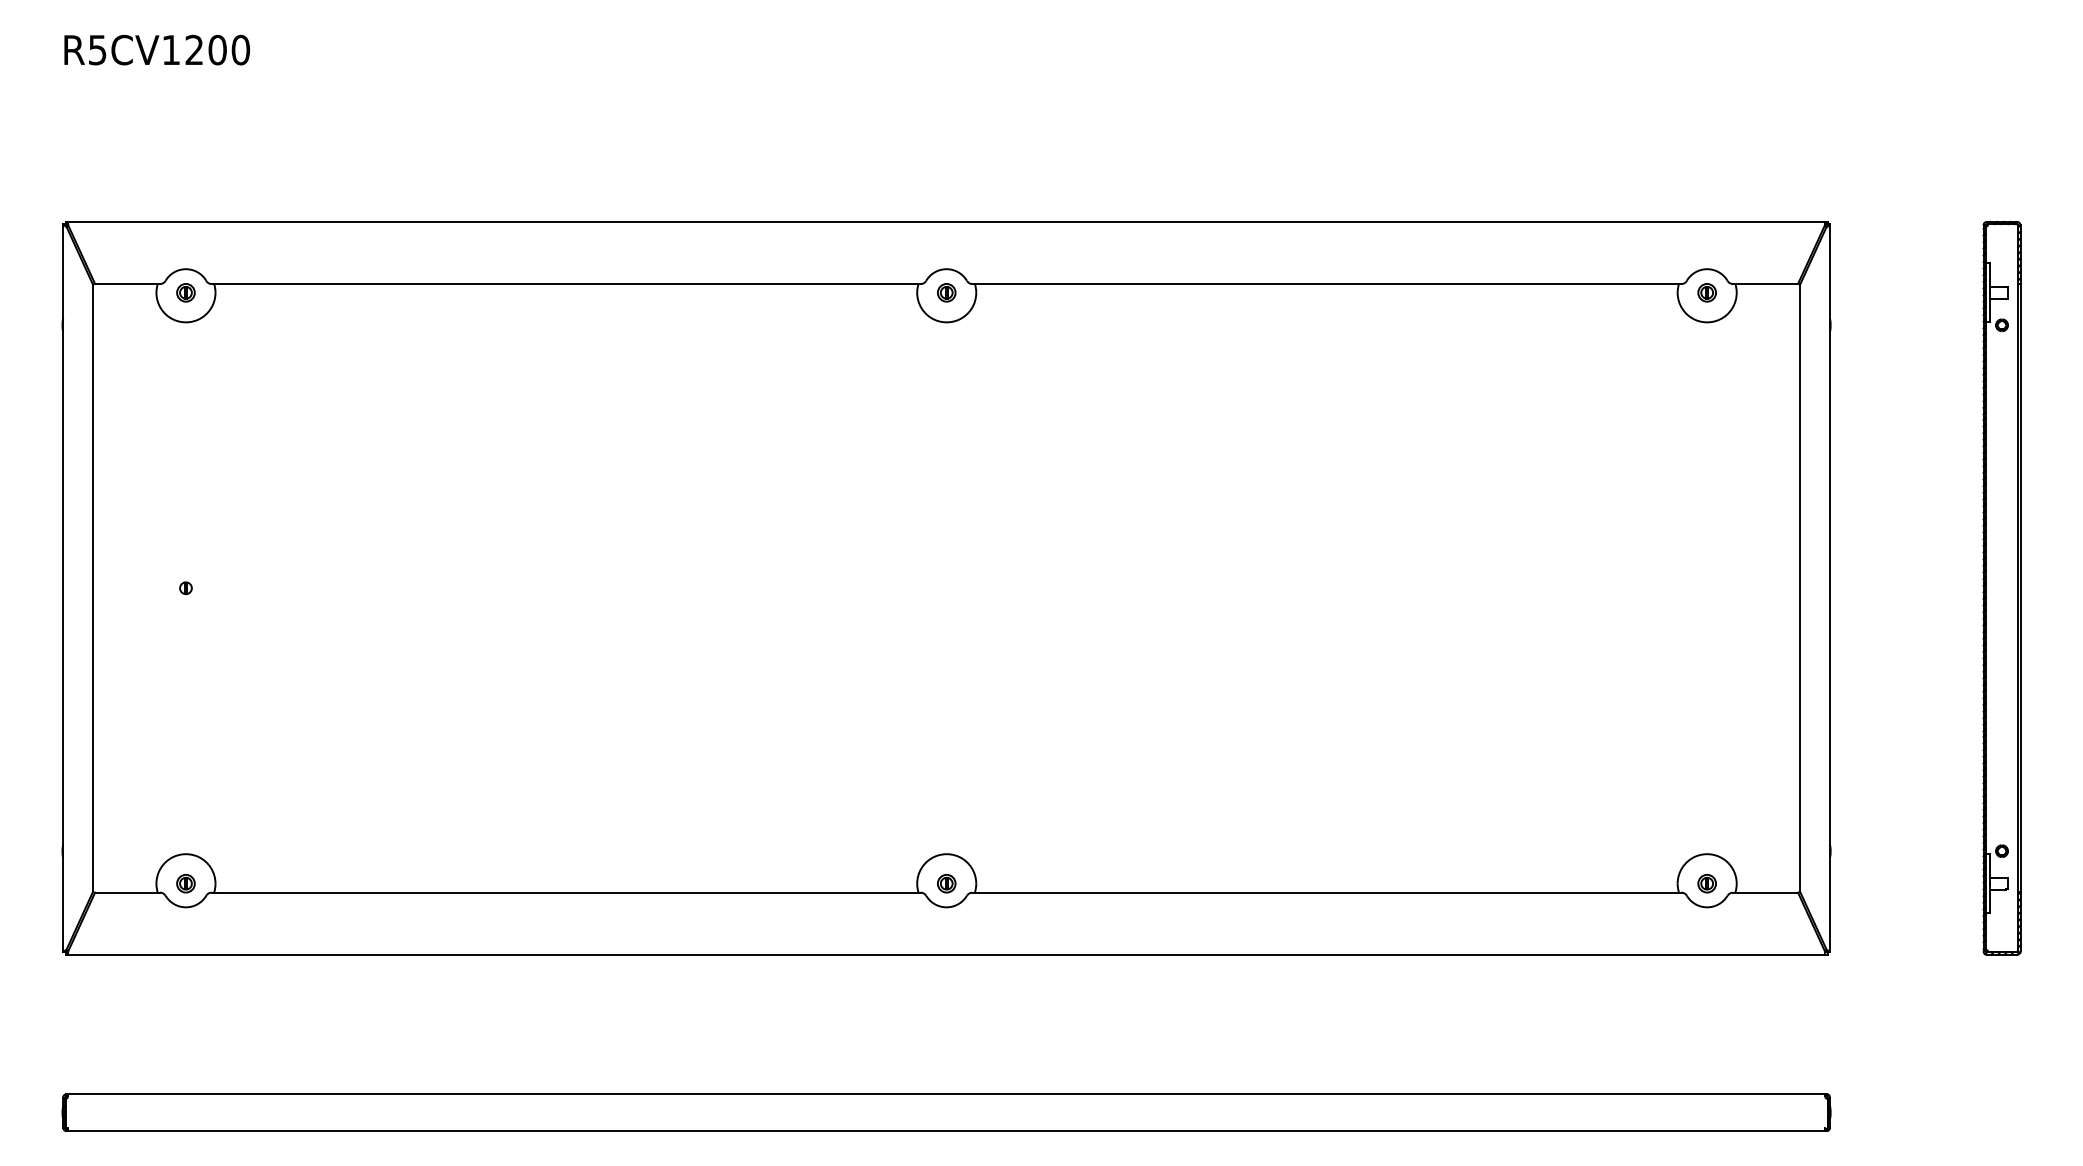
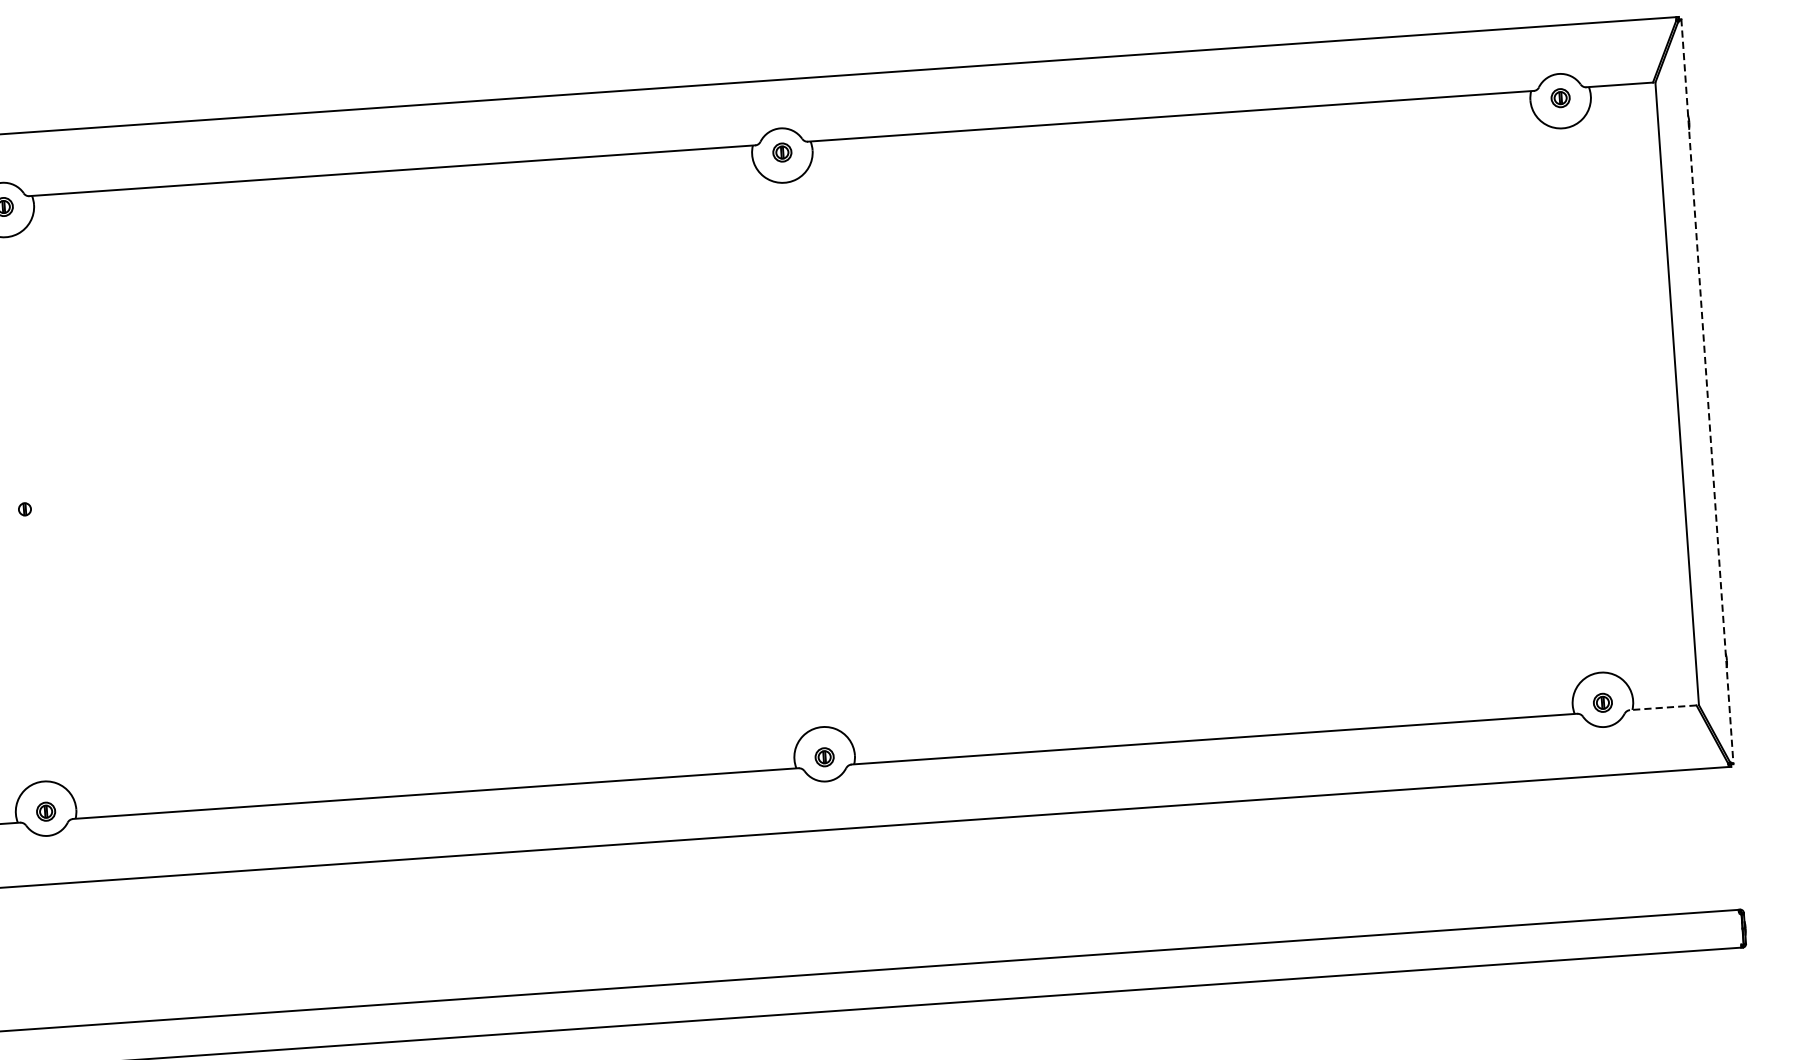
line: (1829, 588) -> (1706, 391), solid -> dashed
line: (1765, 892) -> (1663, 707), solid -> dashed

